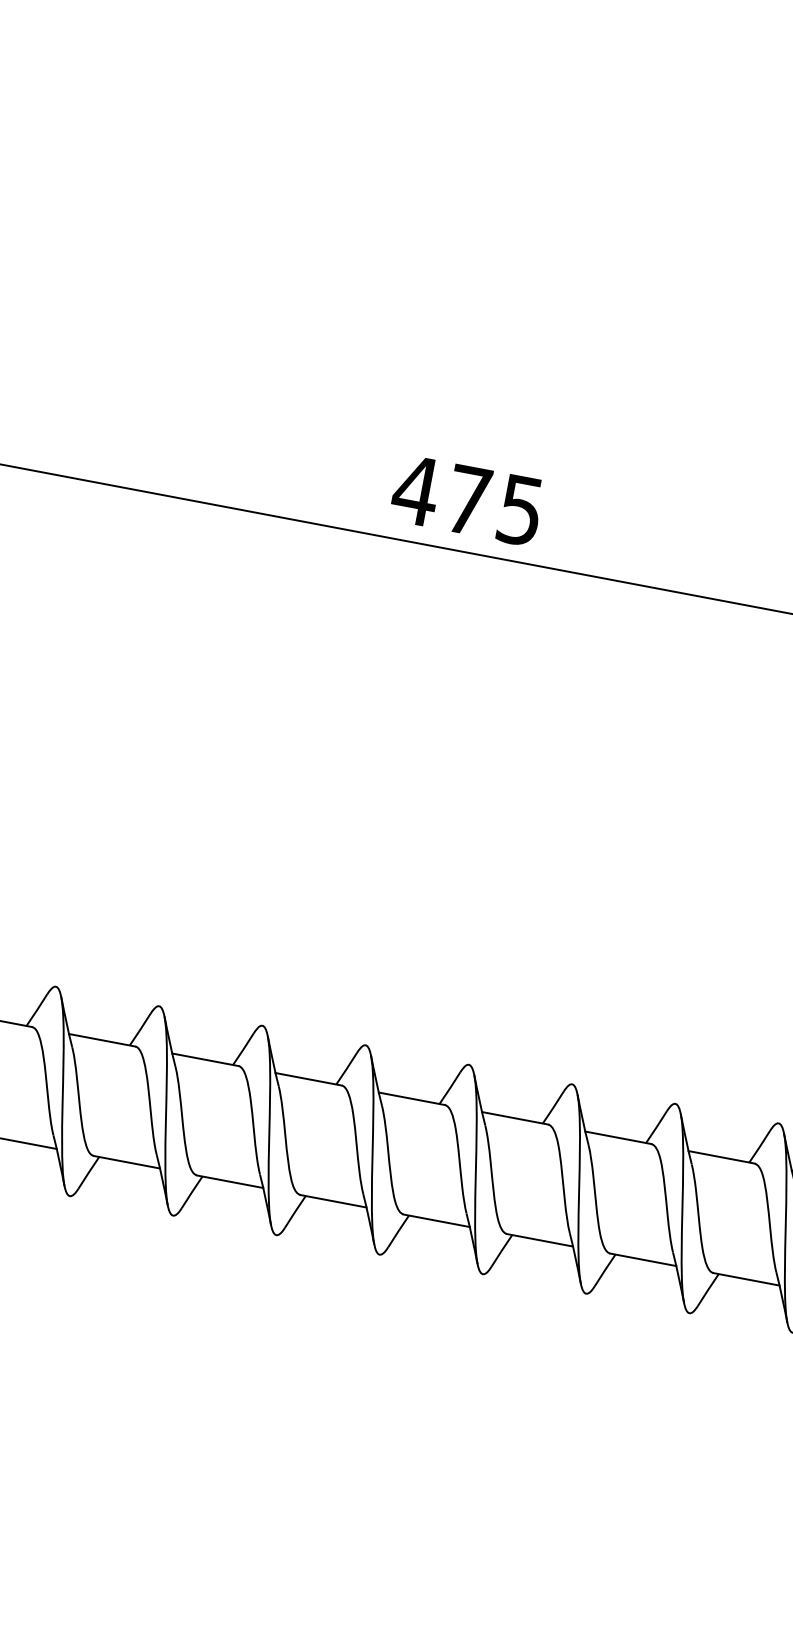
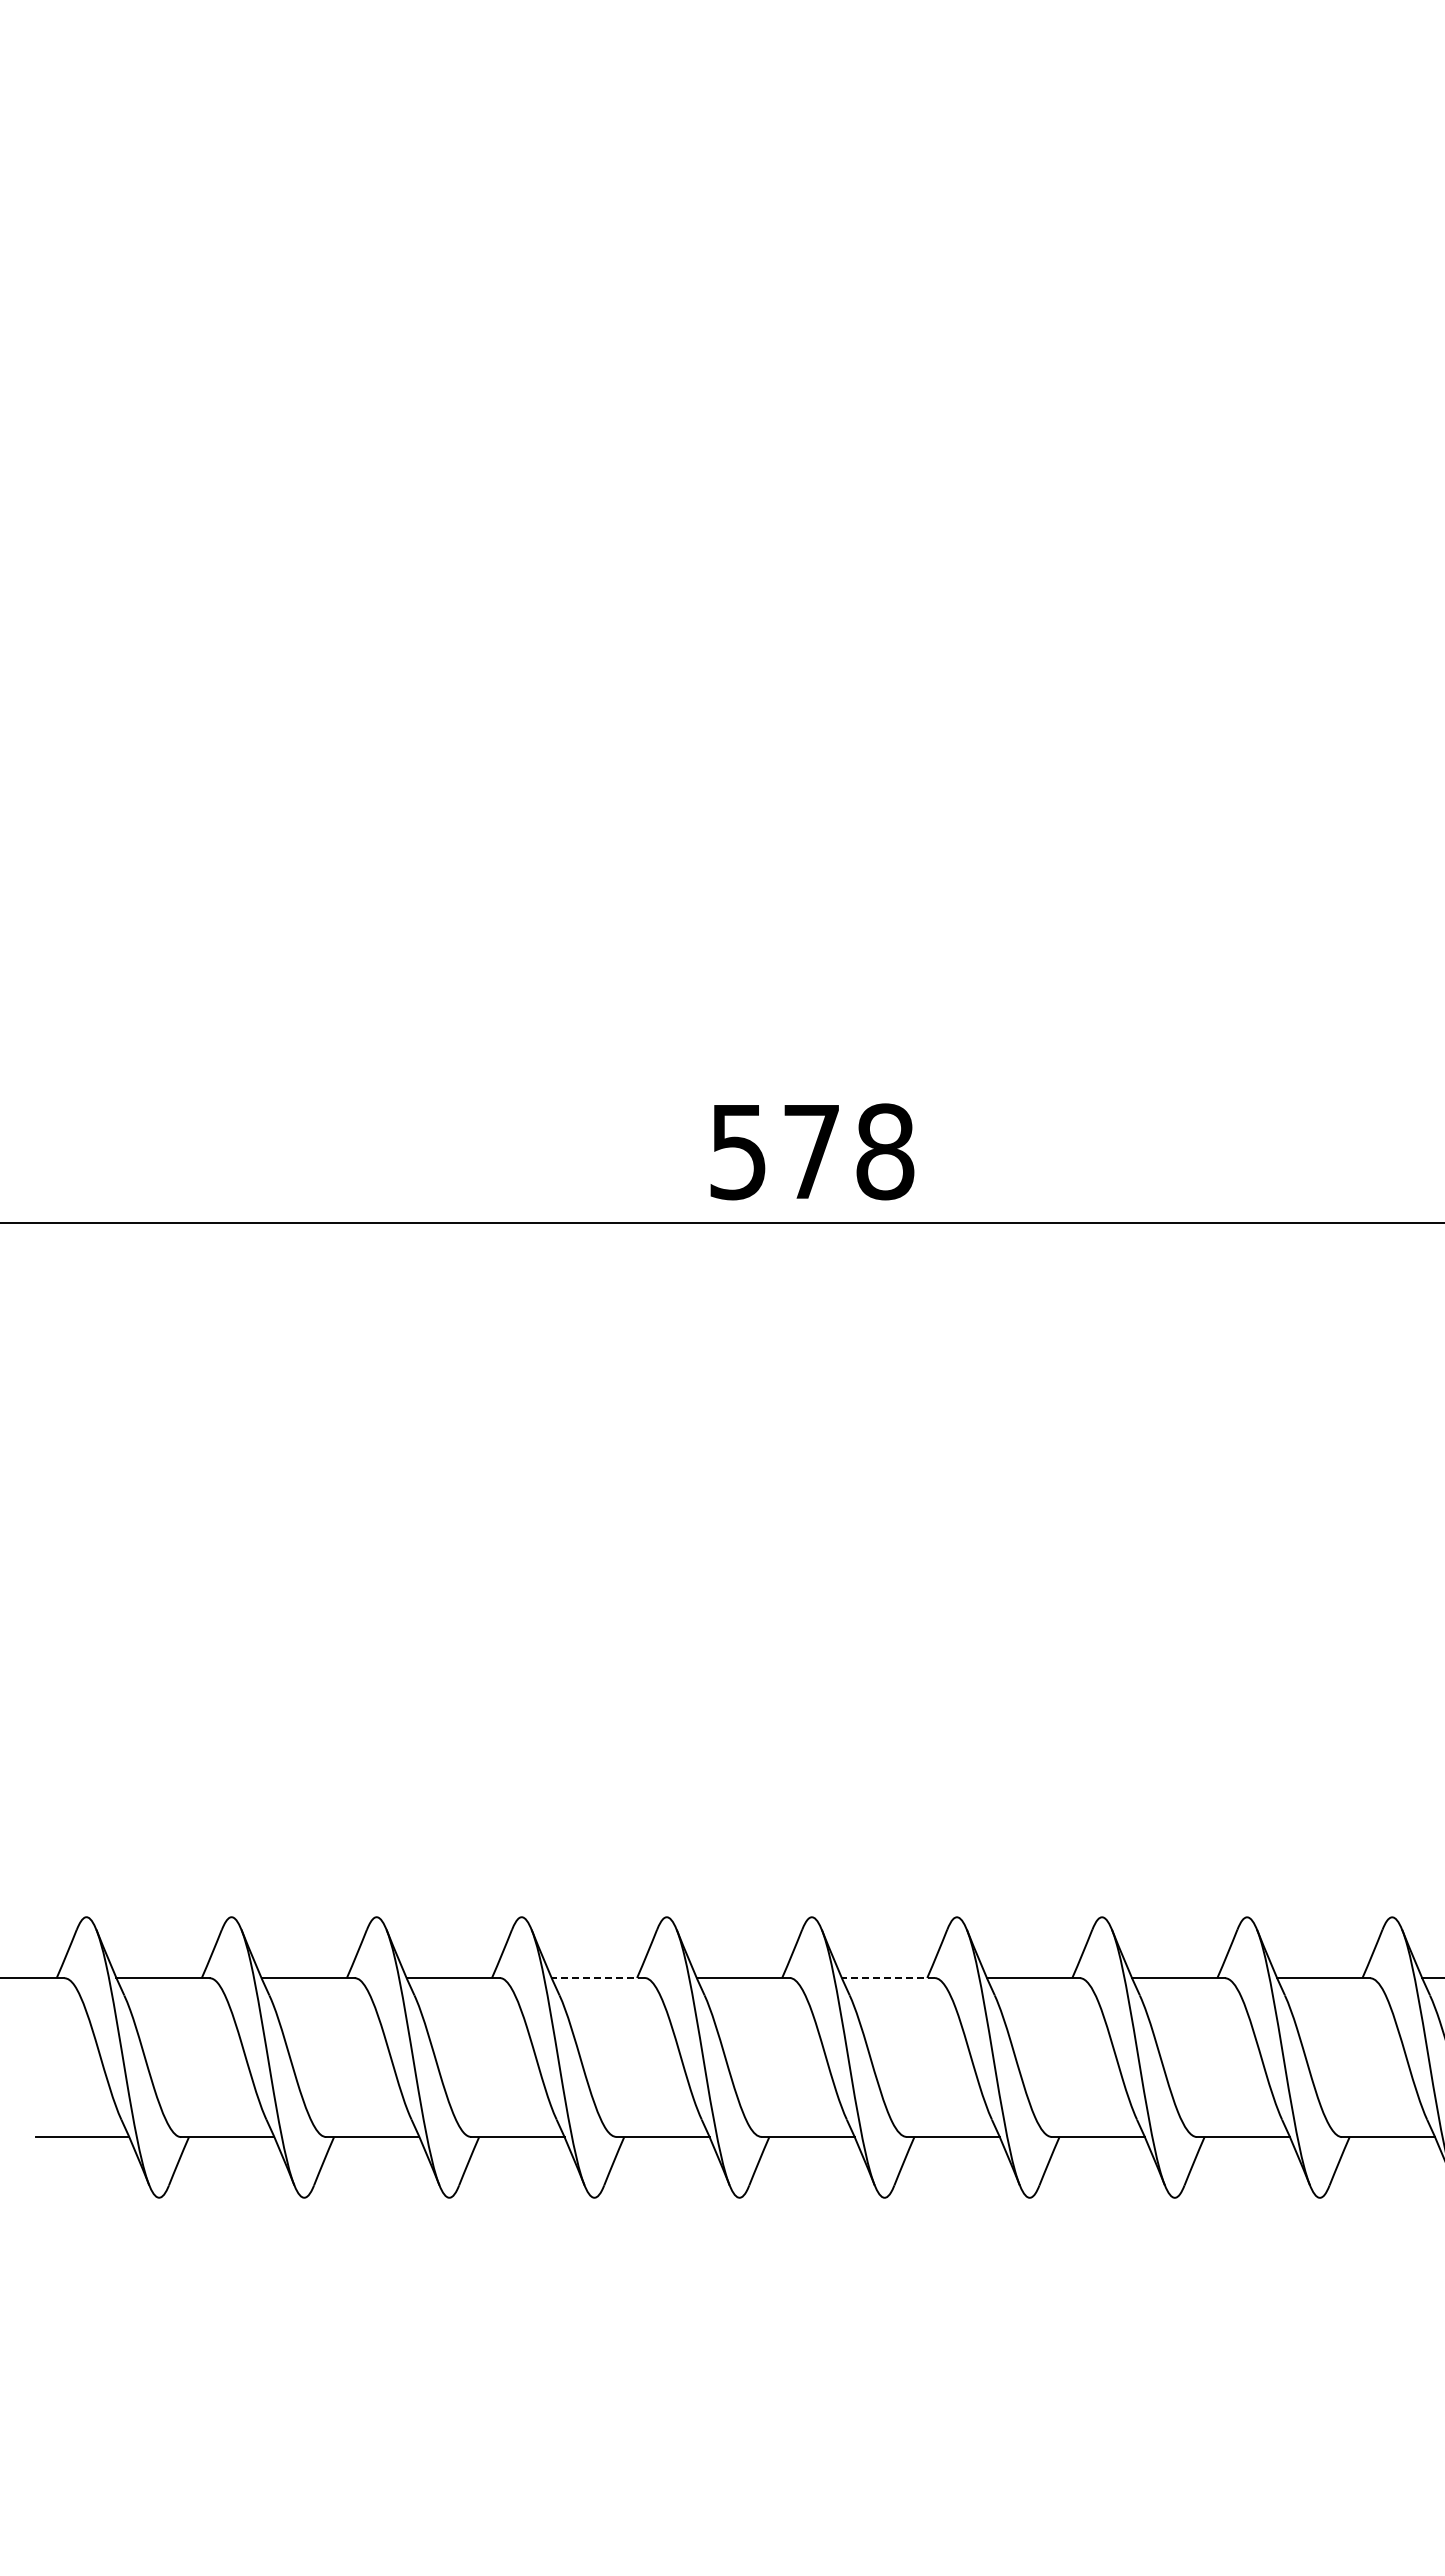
text: (467, 500) -> (810, 1151), 475 -> 578
line: (205, 1060) -> (598, 1978), solid -> dashed
line: (411, 1099) -> (888, 1978), solid -> dashed

